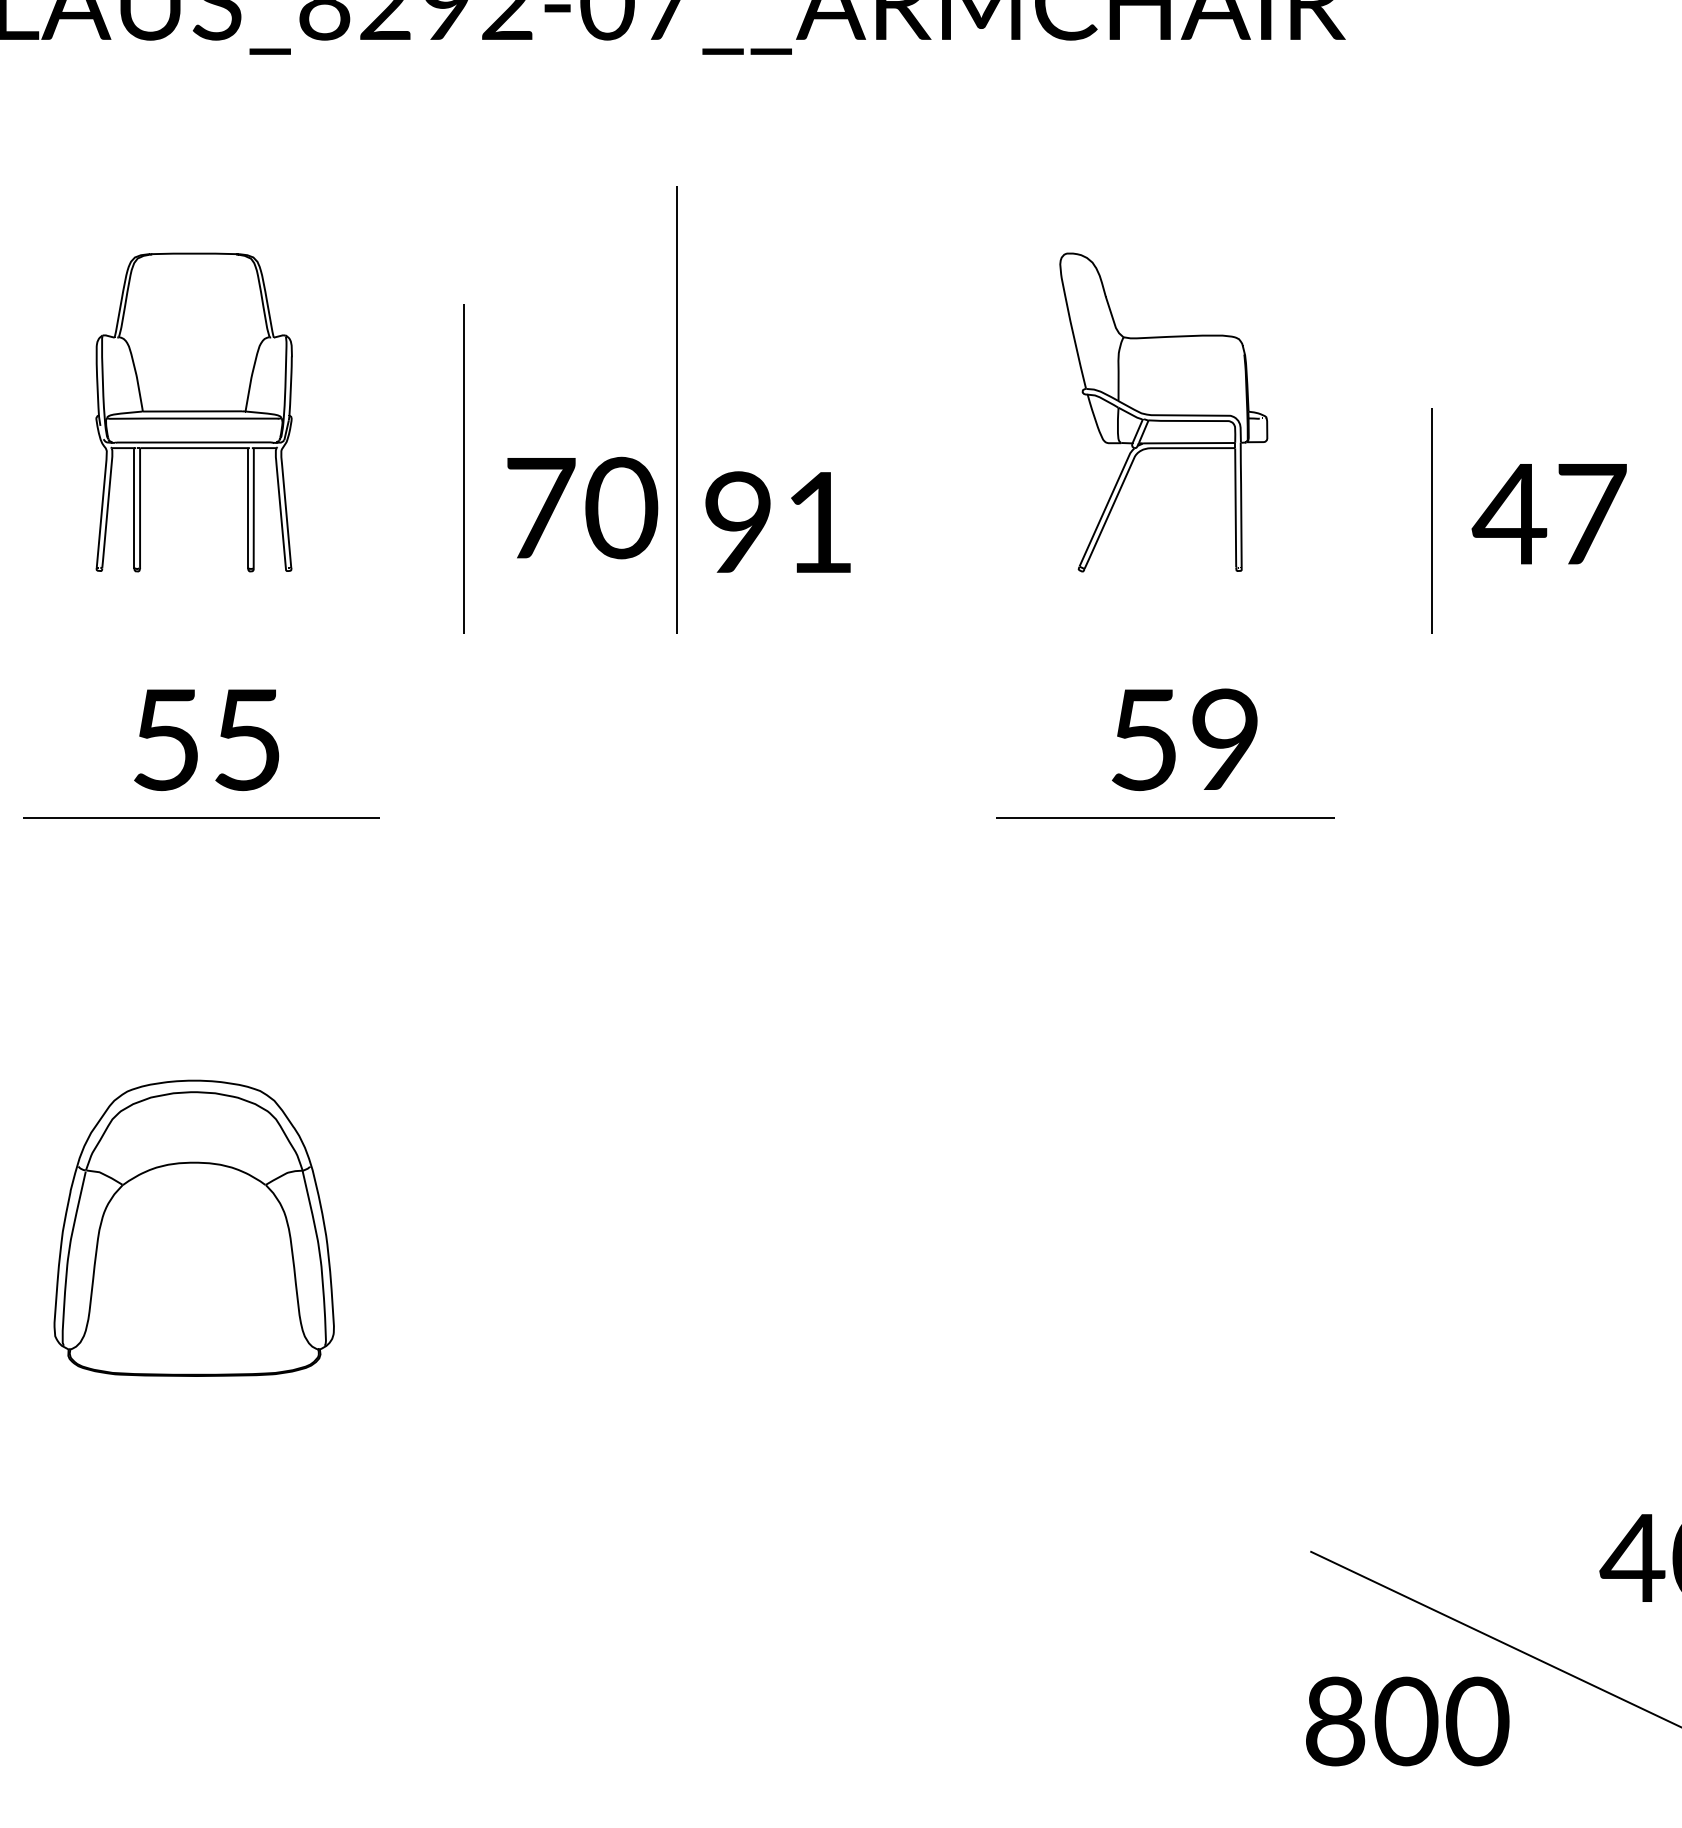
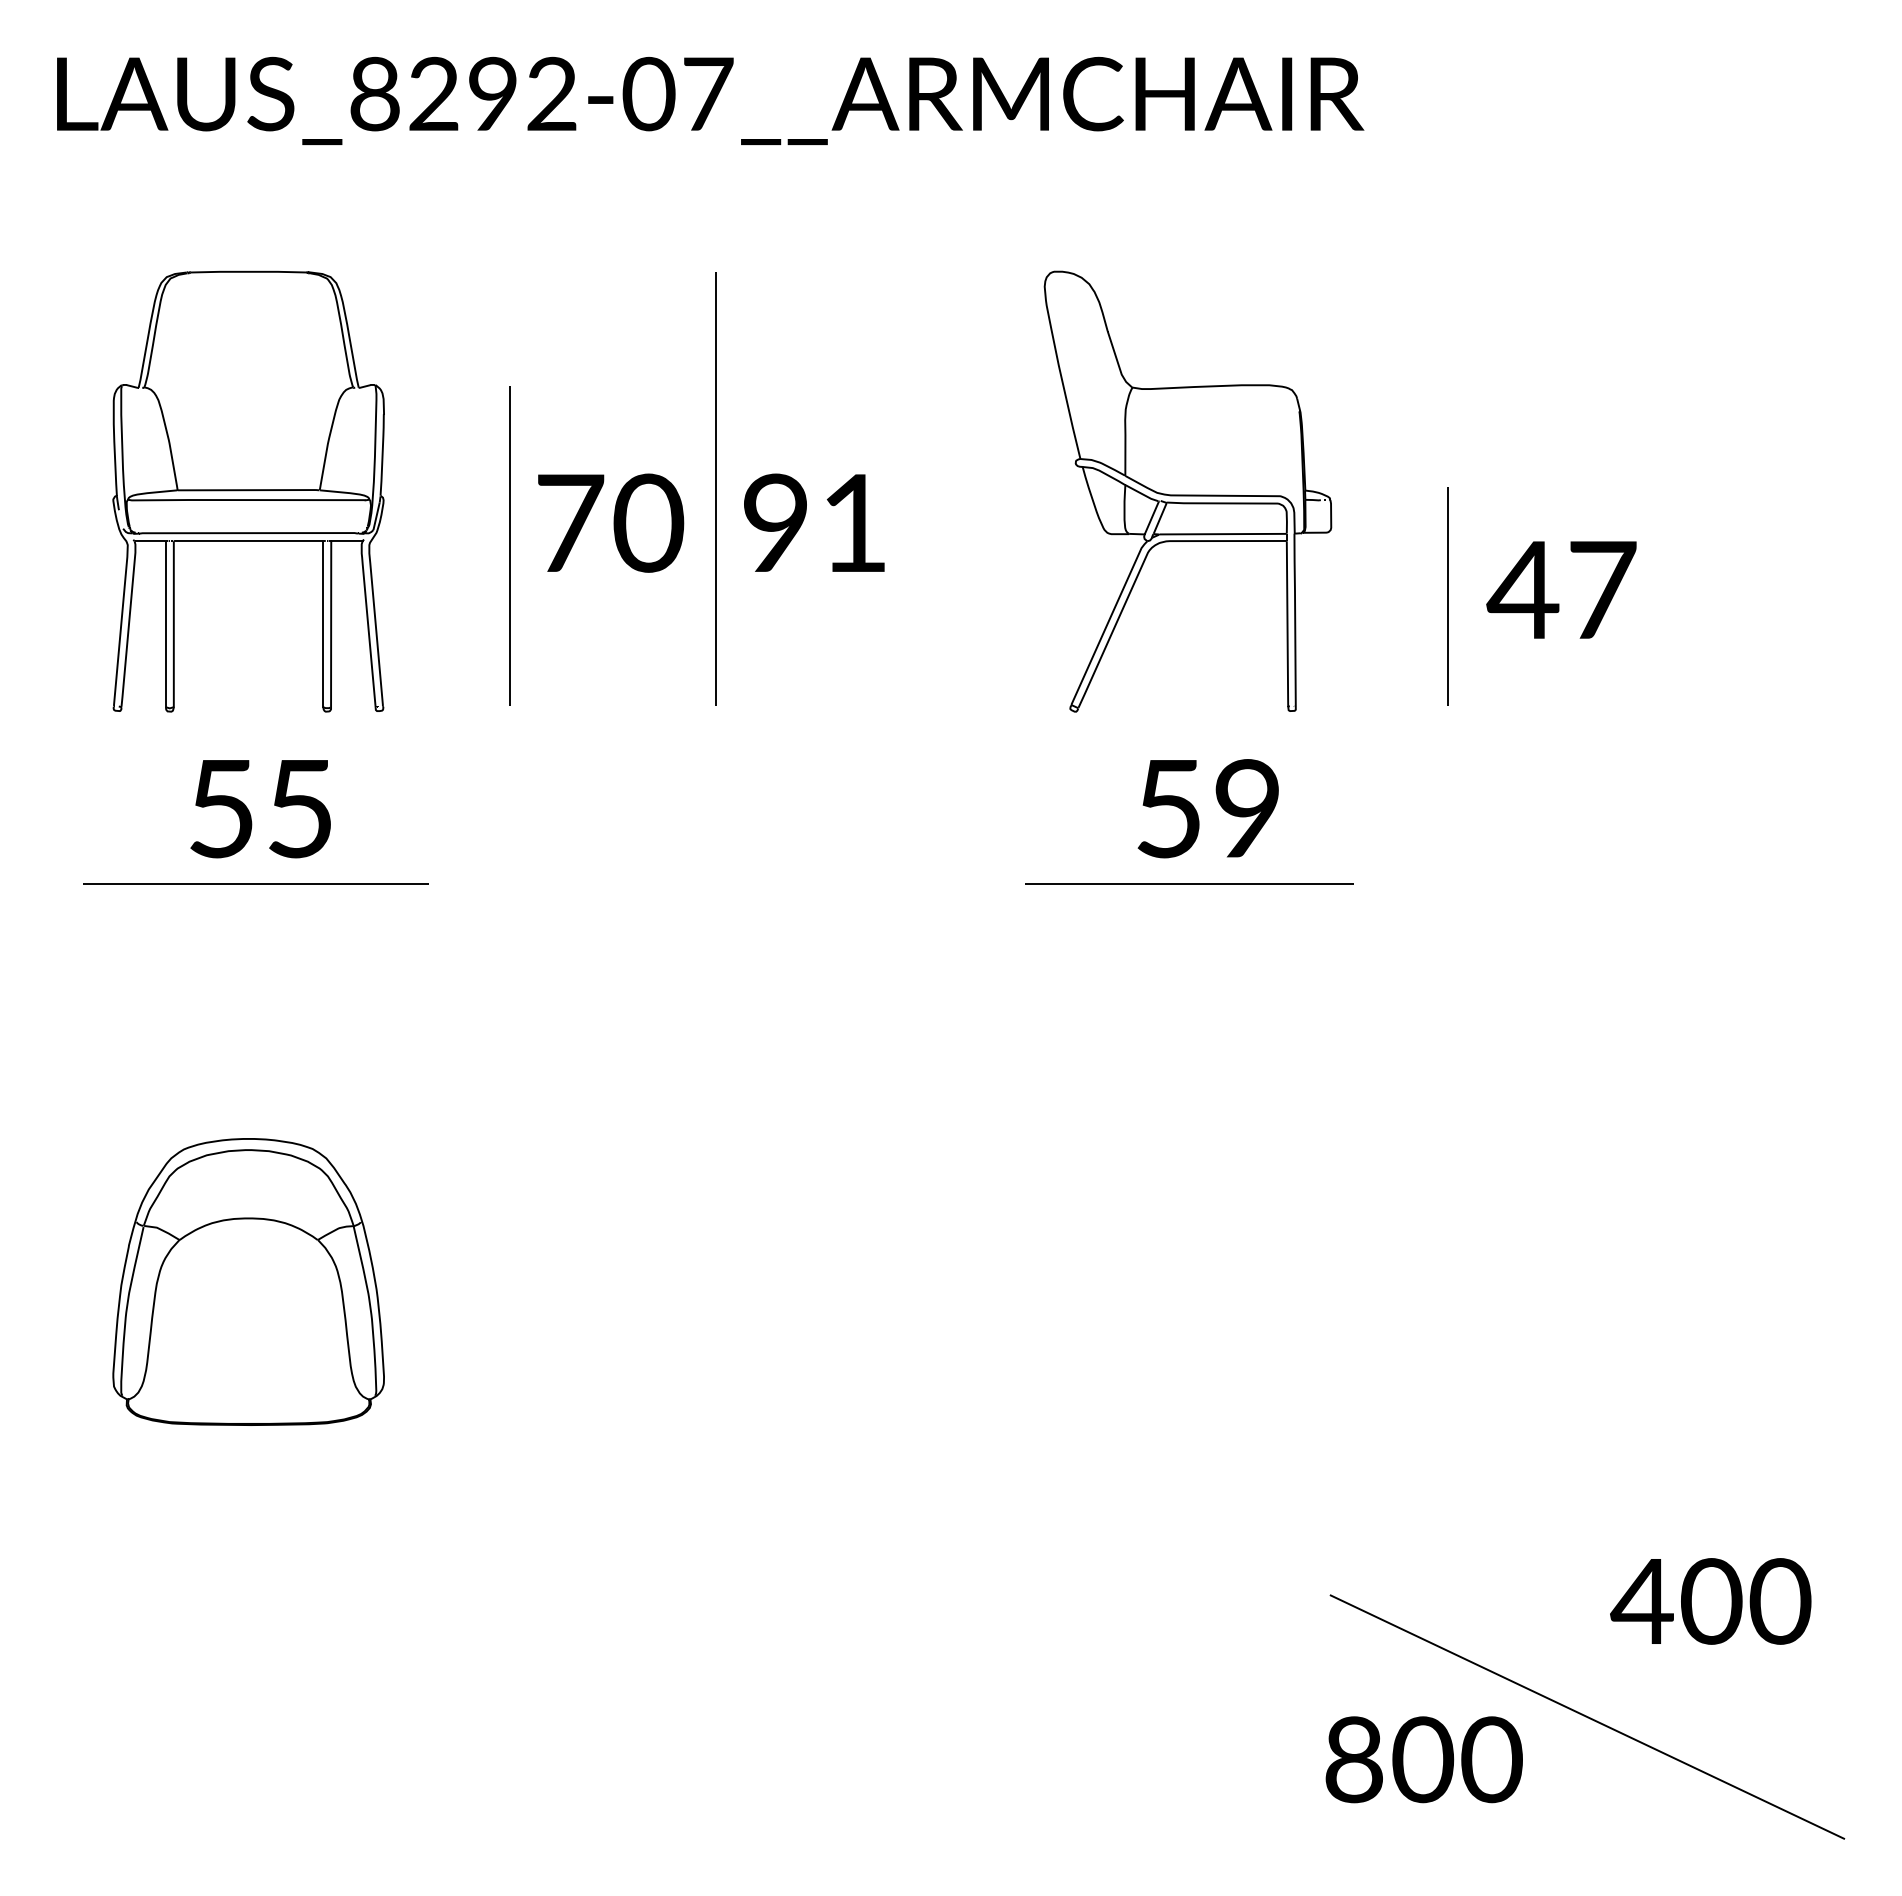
part: (194, 412) -> (248, 491), size x1.43
part: (1163, 412) -> (1187, 491), size x1.43
text: (583, 507) -> (611, 522), moved
text: (778, 521) -> (814, 522), moved

